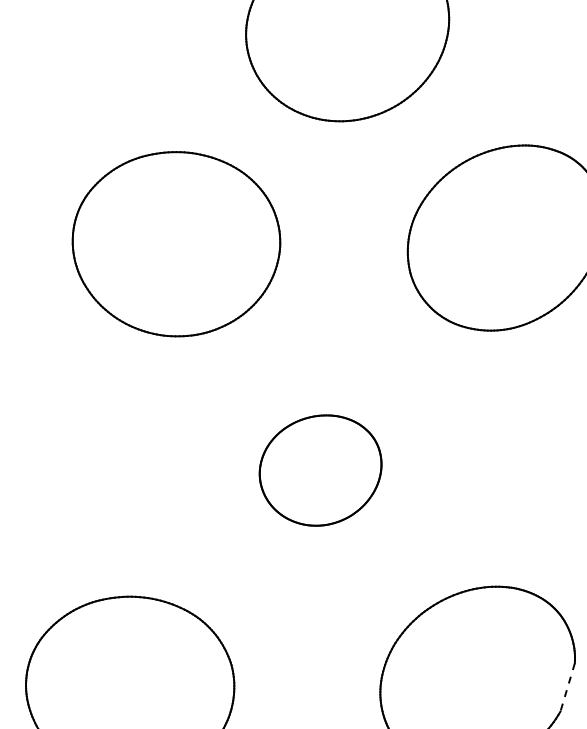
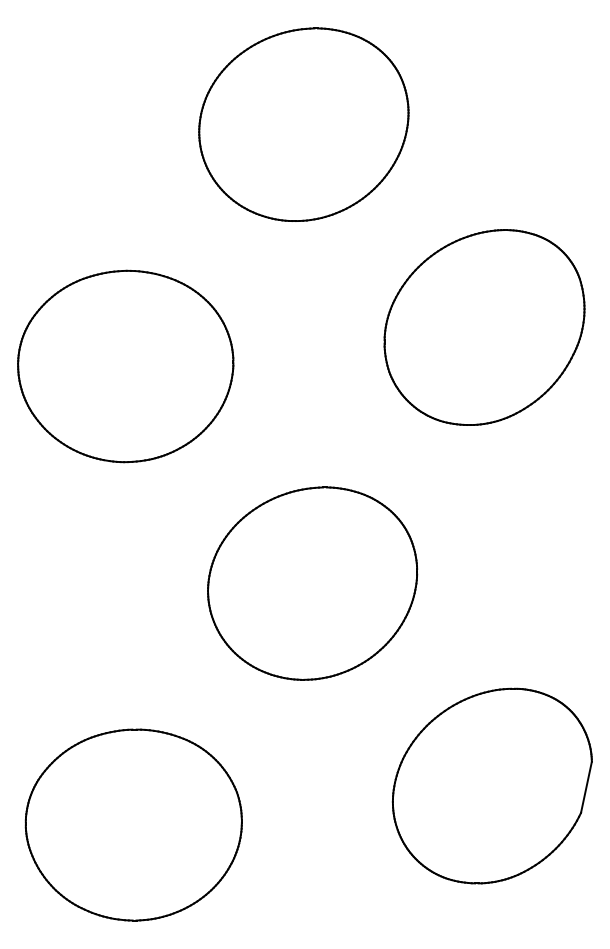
part: (176, 244) -> (125, 366), moved
part: (320, 470) -> (312, 583), size x1.67
line: (567, 687) -> (586, 787), dashed -> solid

